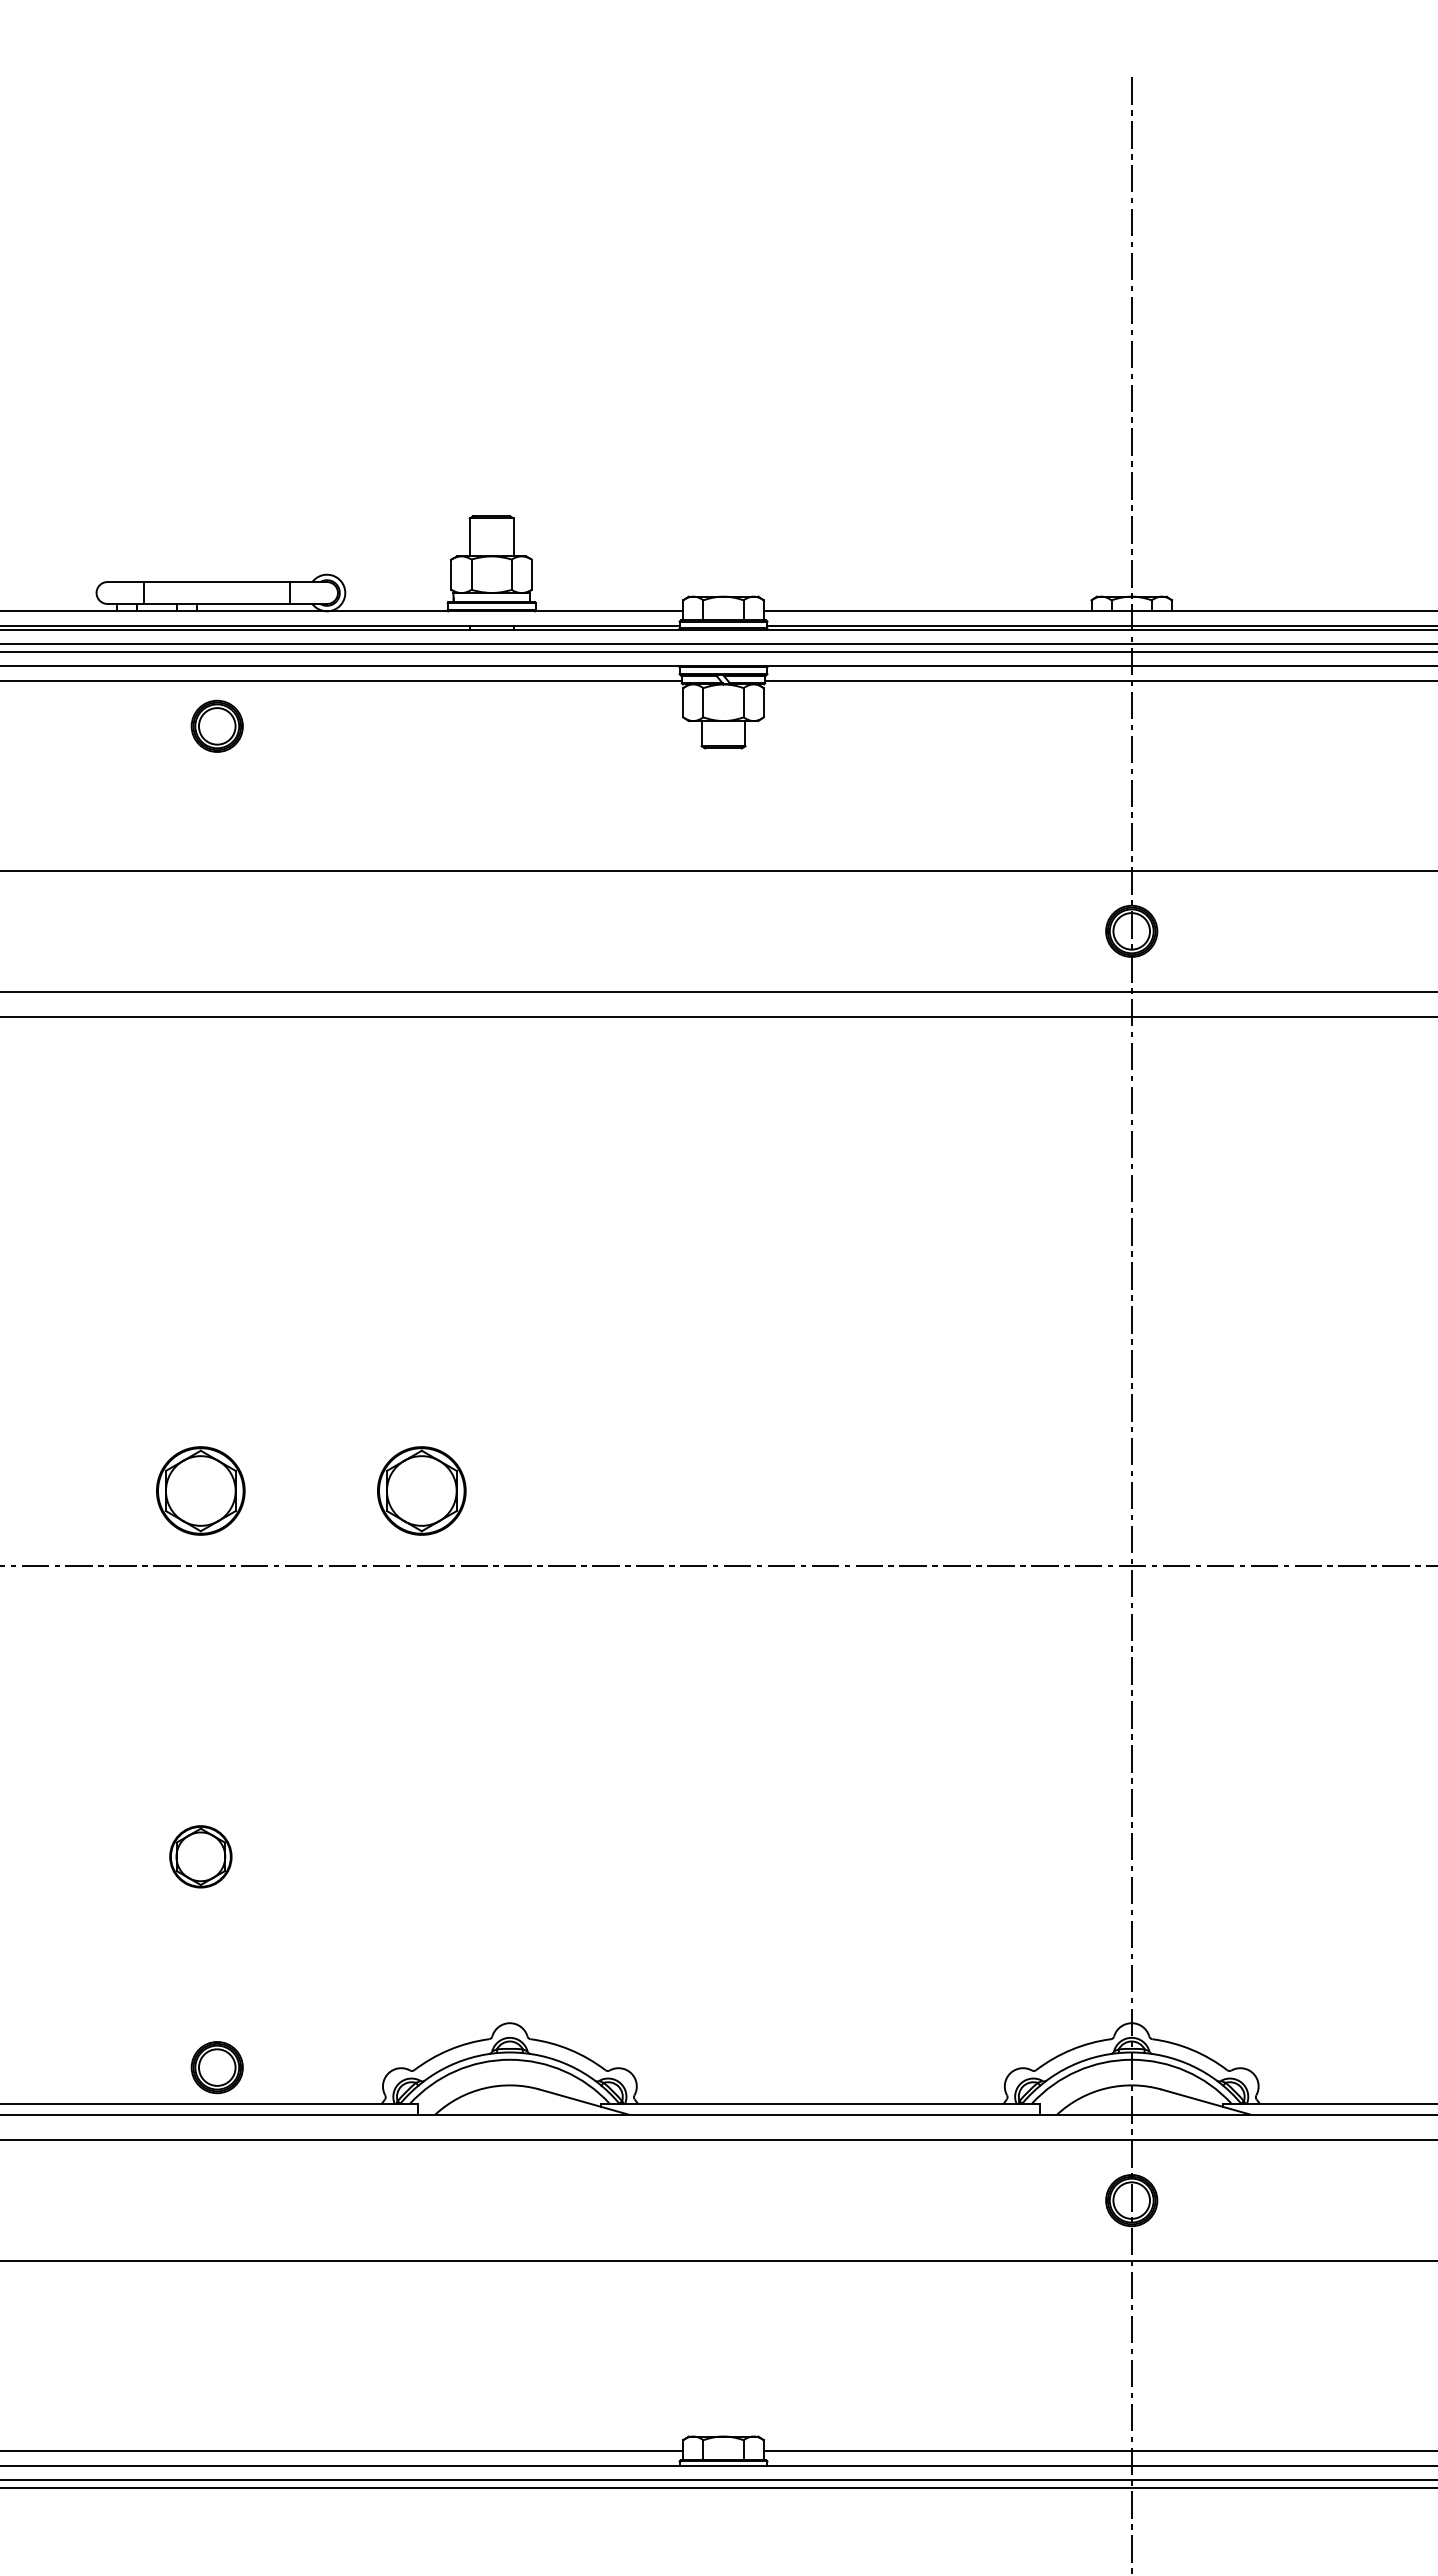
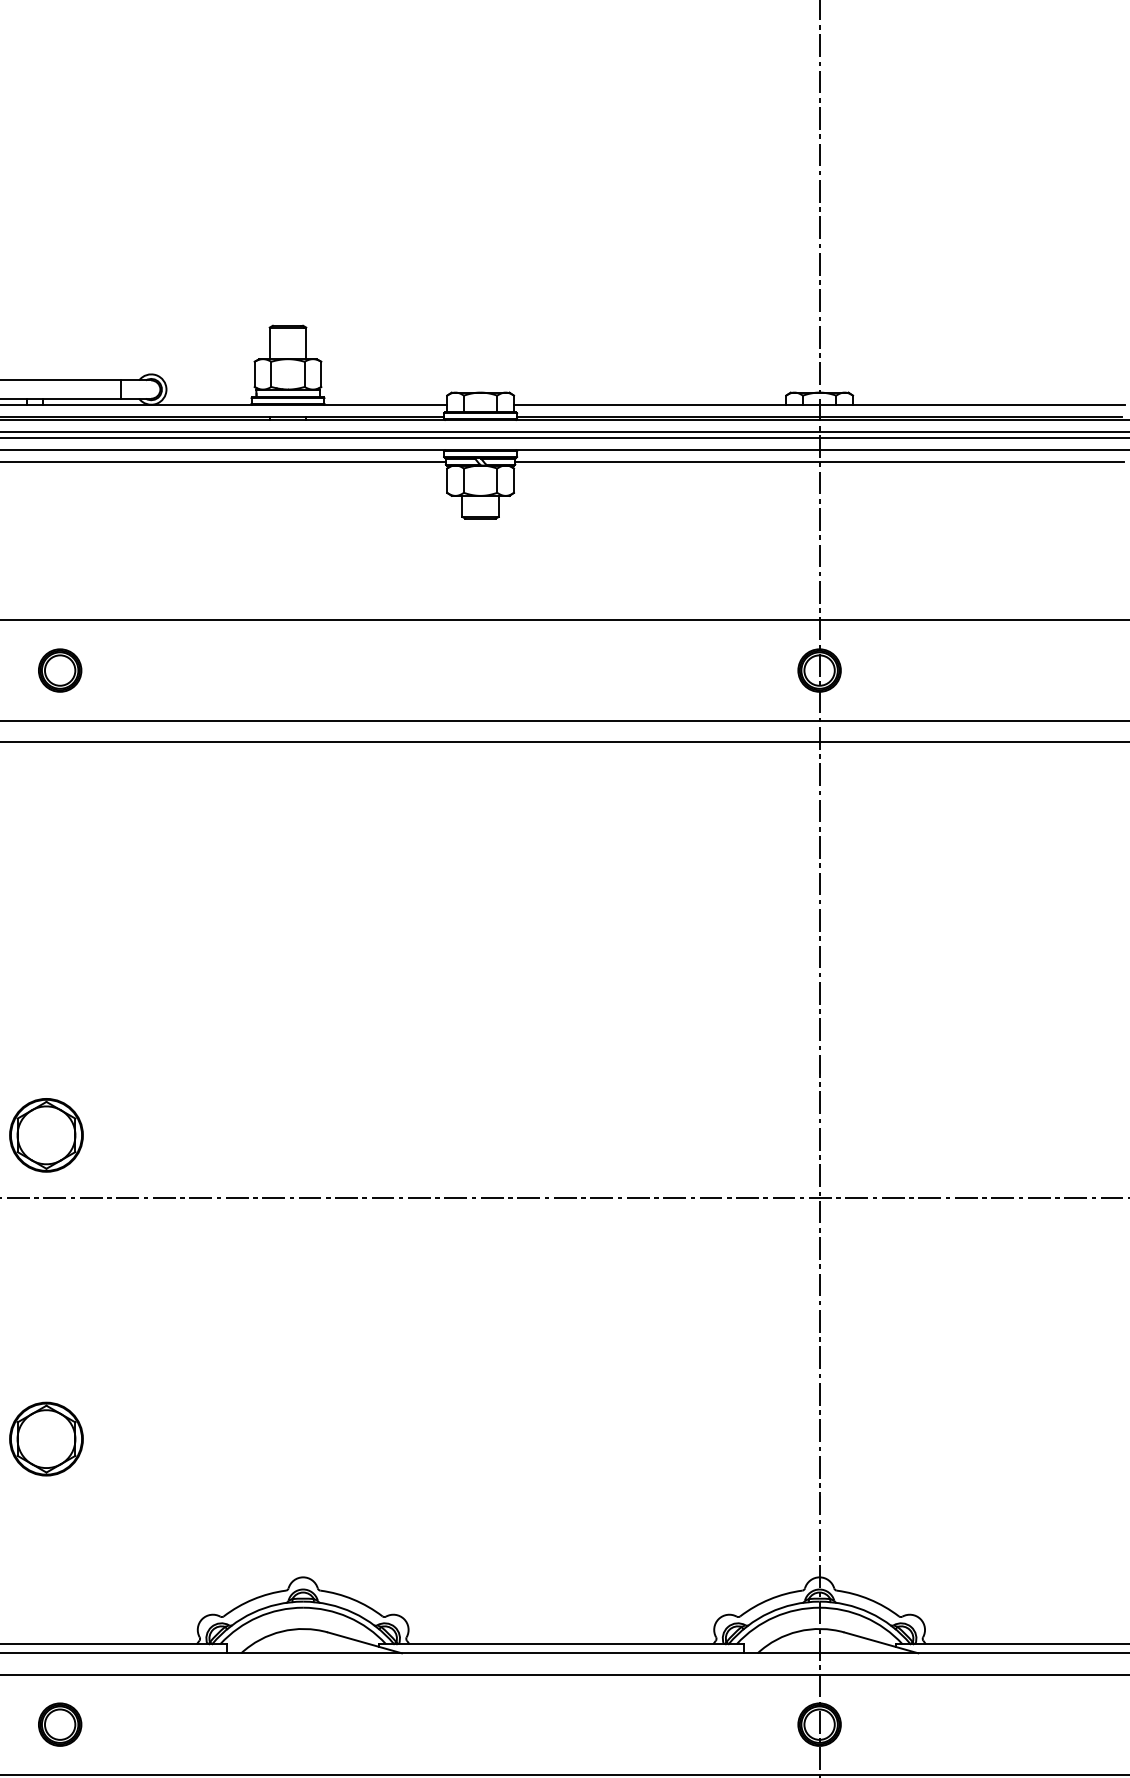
part: (216, 725) -> (59, 669), moved
part: (421, 1490) -> (229, 1134), removed
part: (200, 1856) -> (46, 1438), size x1.43
part: (216, 2067) -> (59, 1724), moved

